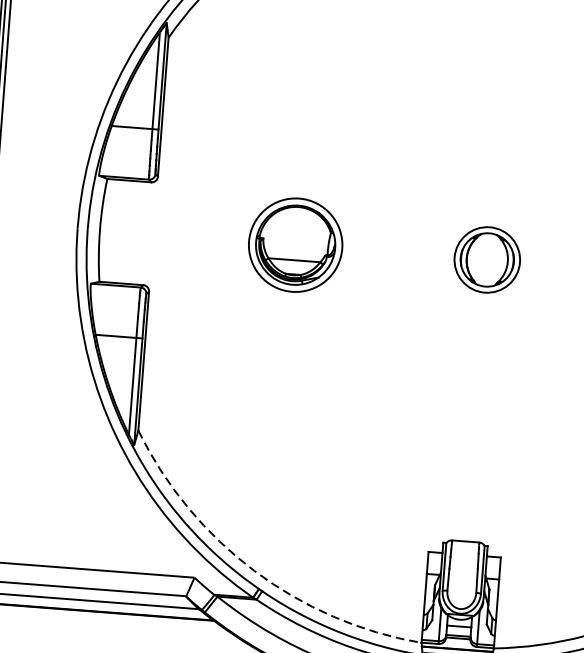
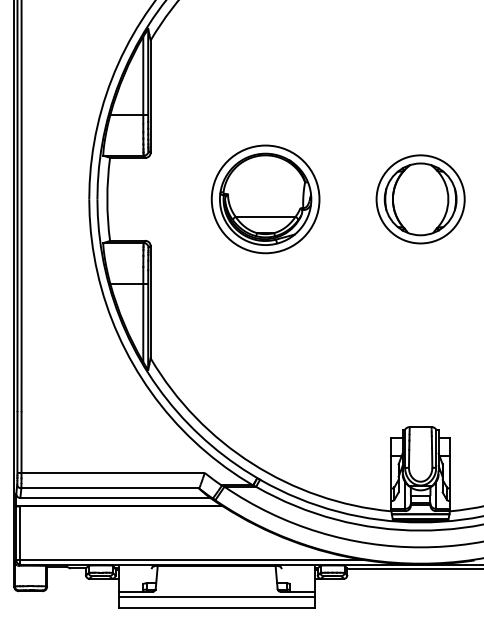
part: (295, 245) -> (265, 199), size x1.43
part: (487, 260) -> (420, 199), size x1.67
arc: (254, 570) -> (252, 463), dashed -> solid

